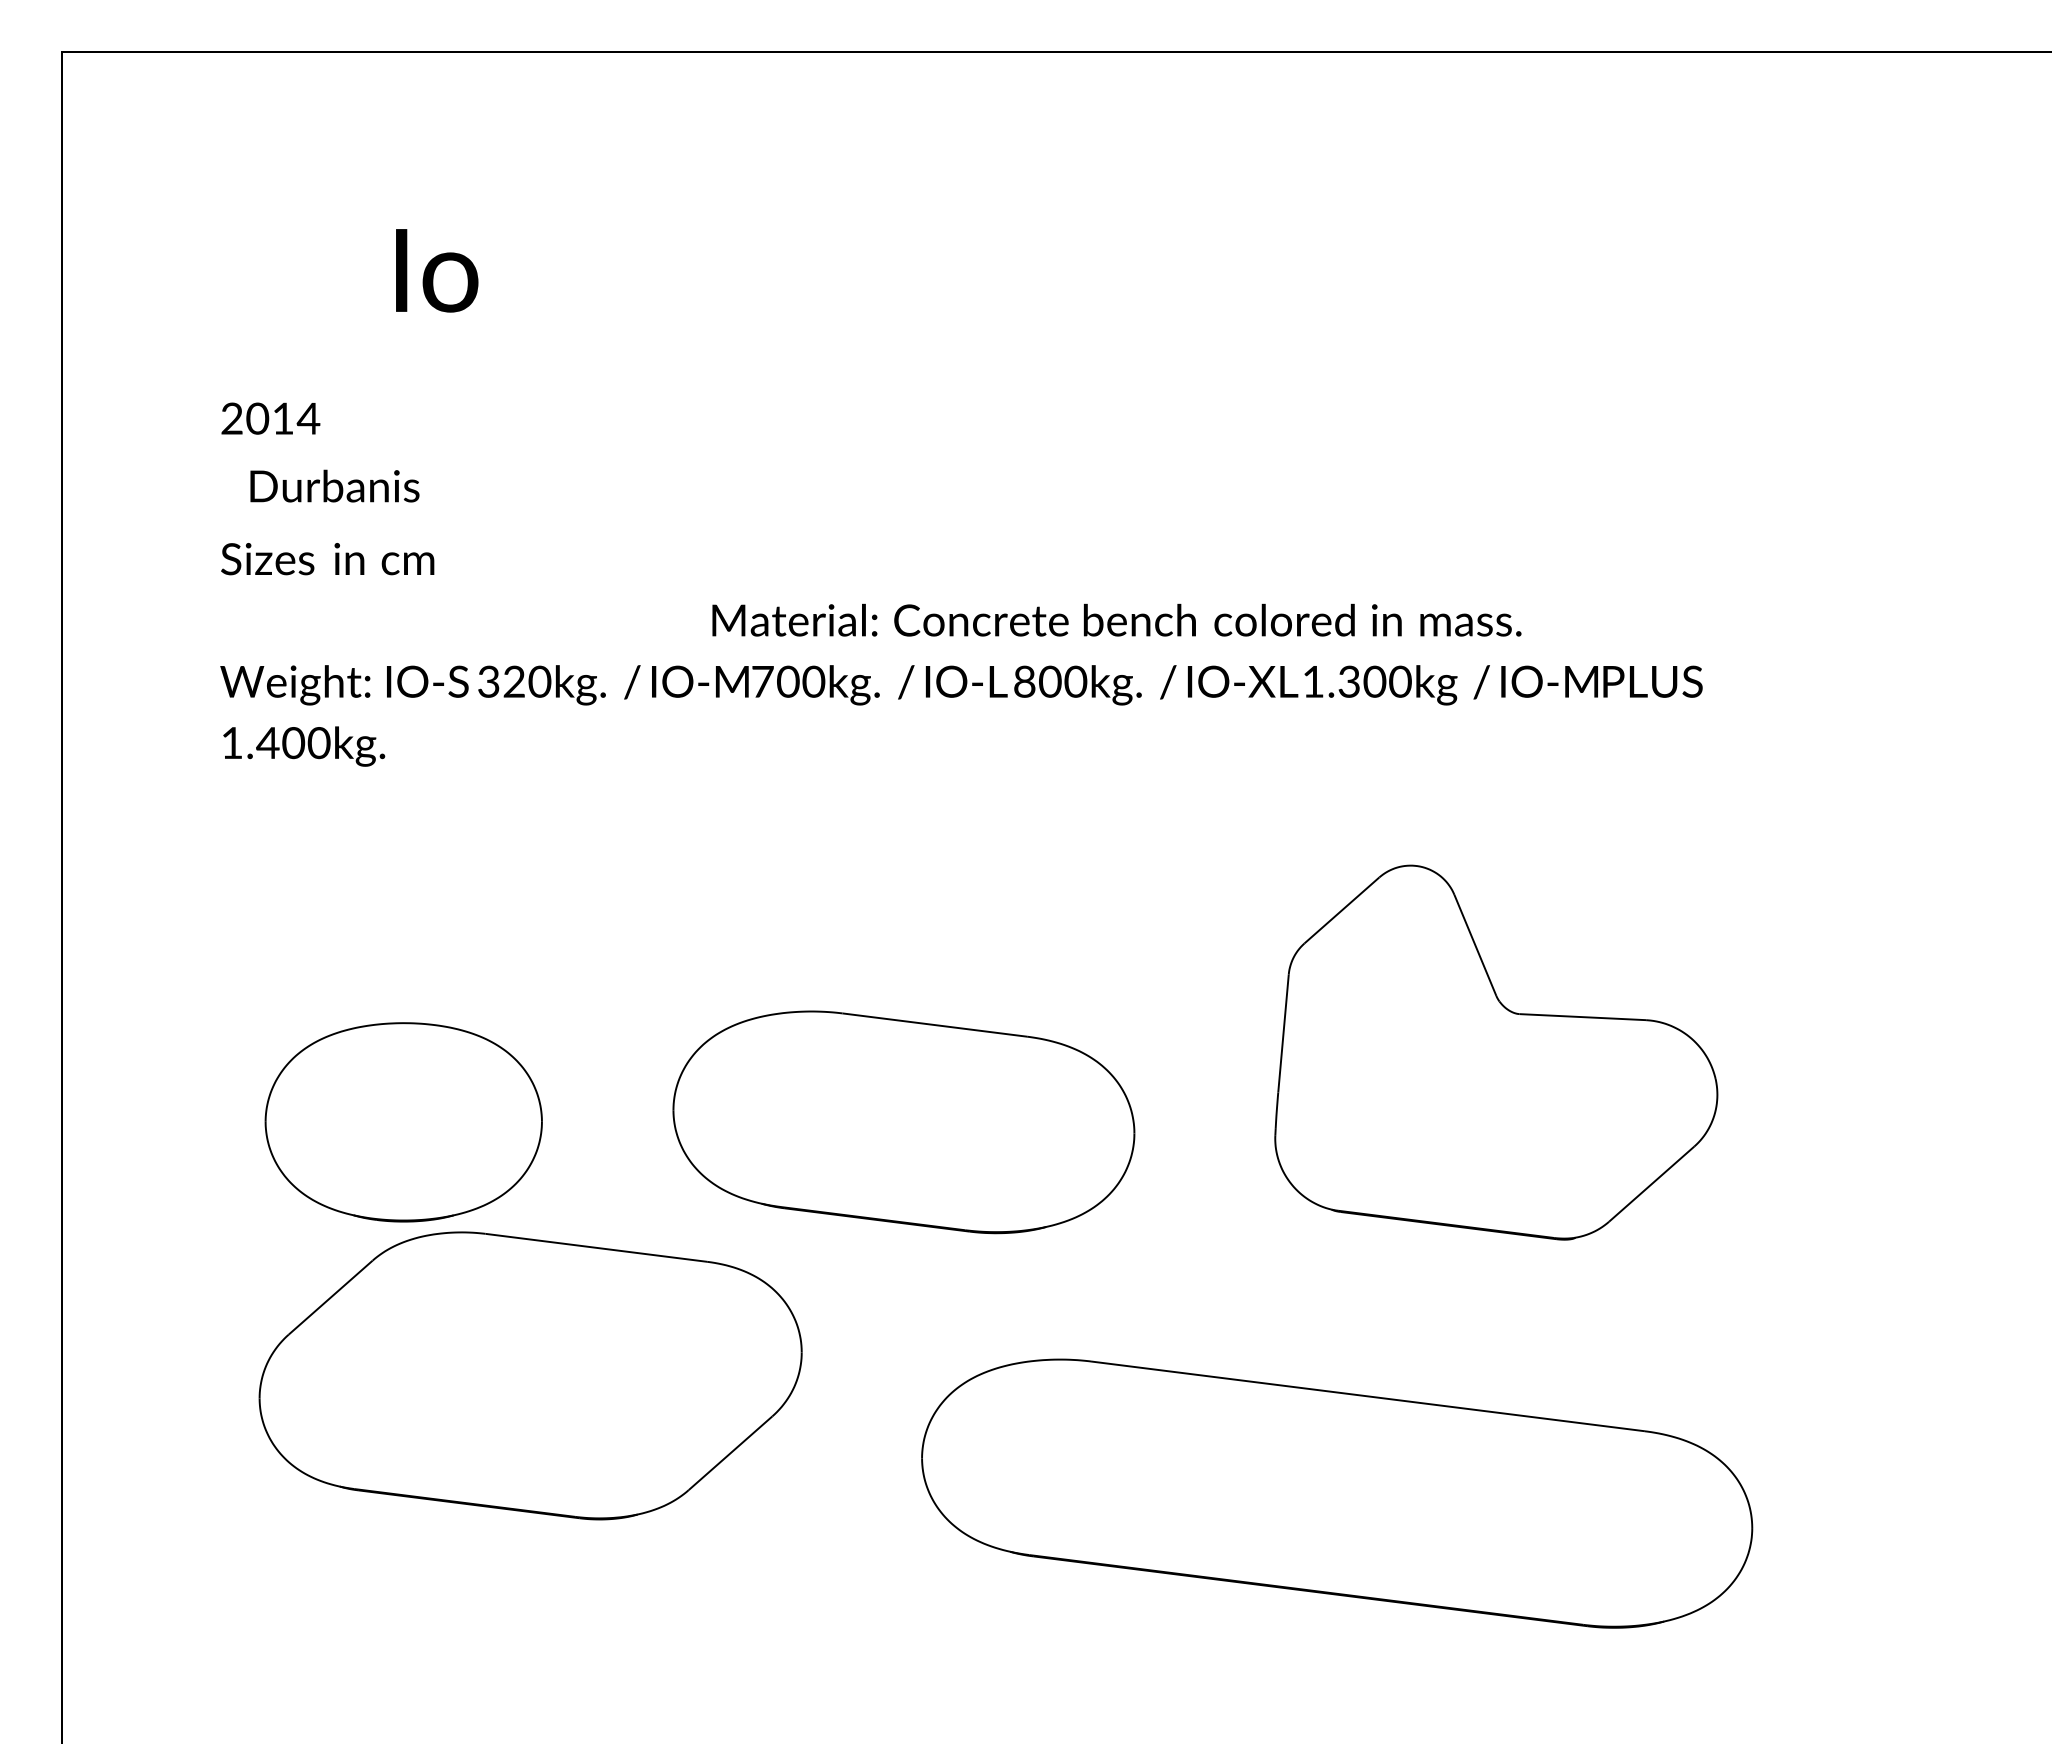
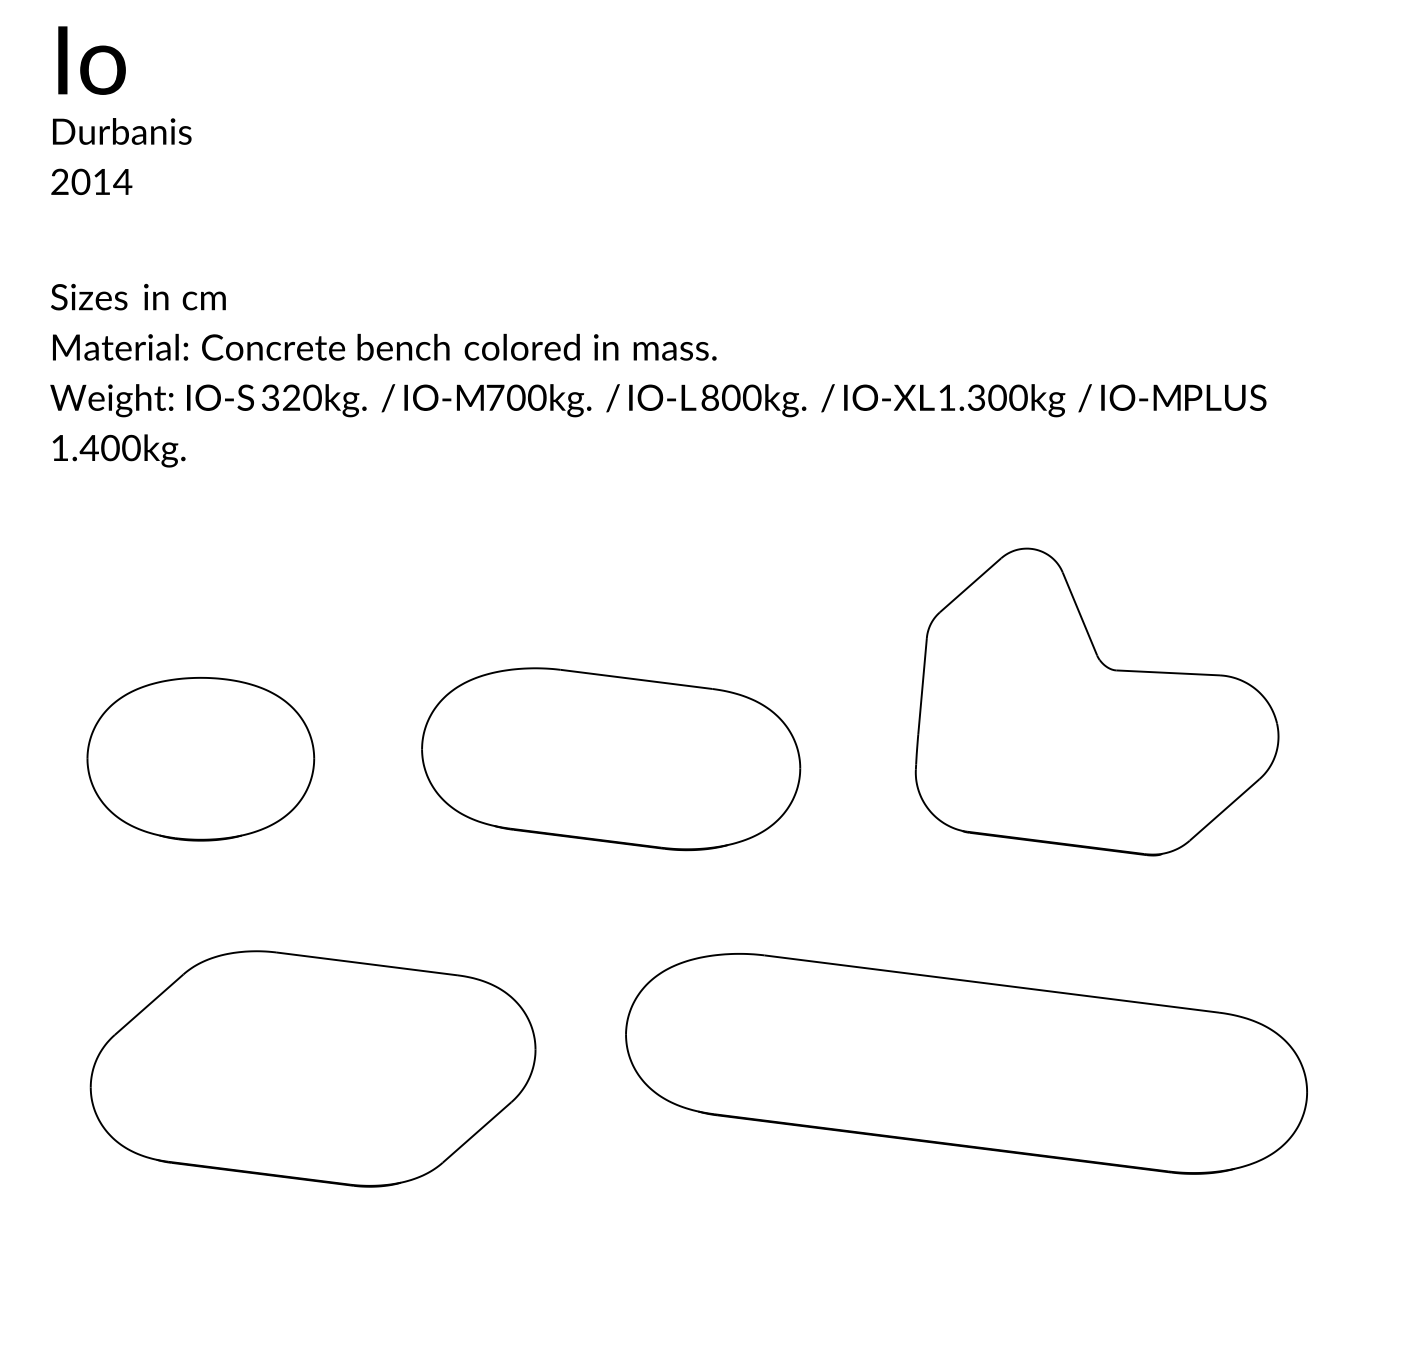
text: (437, 270) -> (92, 60), moved
text: (334, 485) -> (121, 130), moved
text: (1116, 619) -> (384, 346), moved
part: (530, 1375) -> (312, 1068), moved

